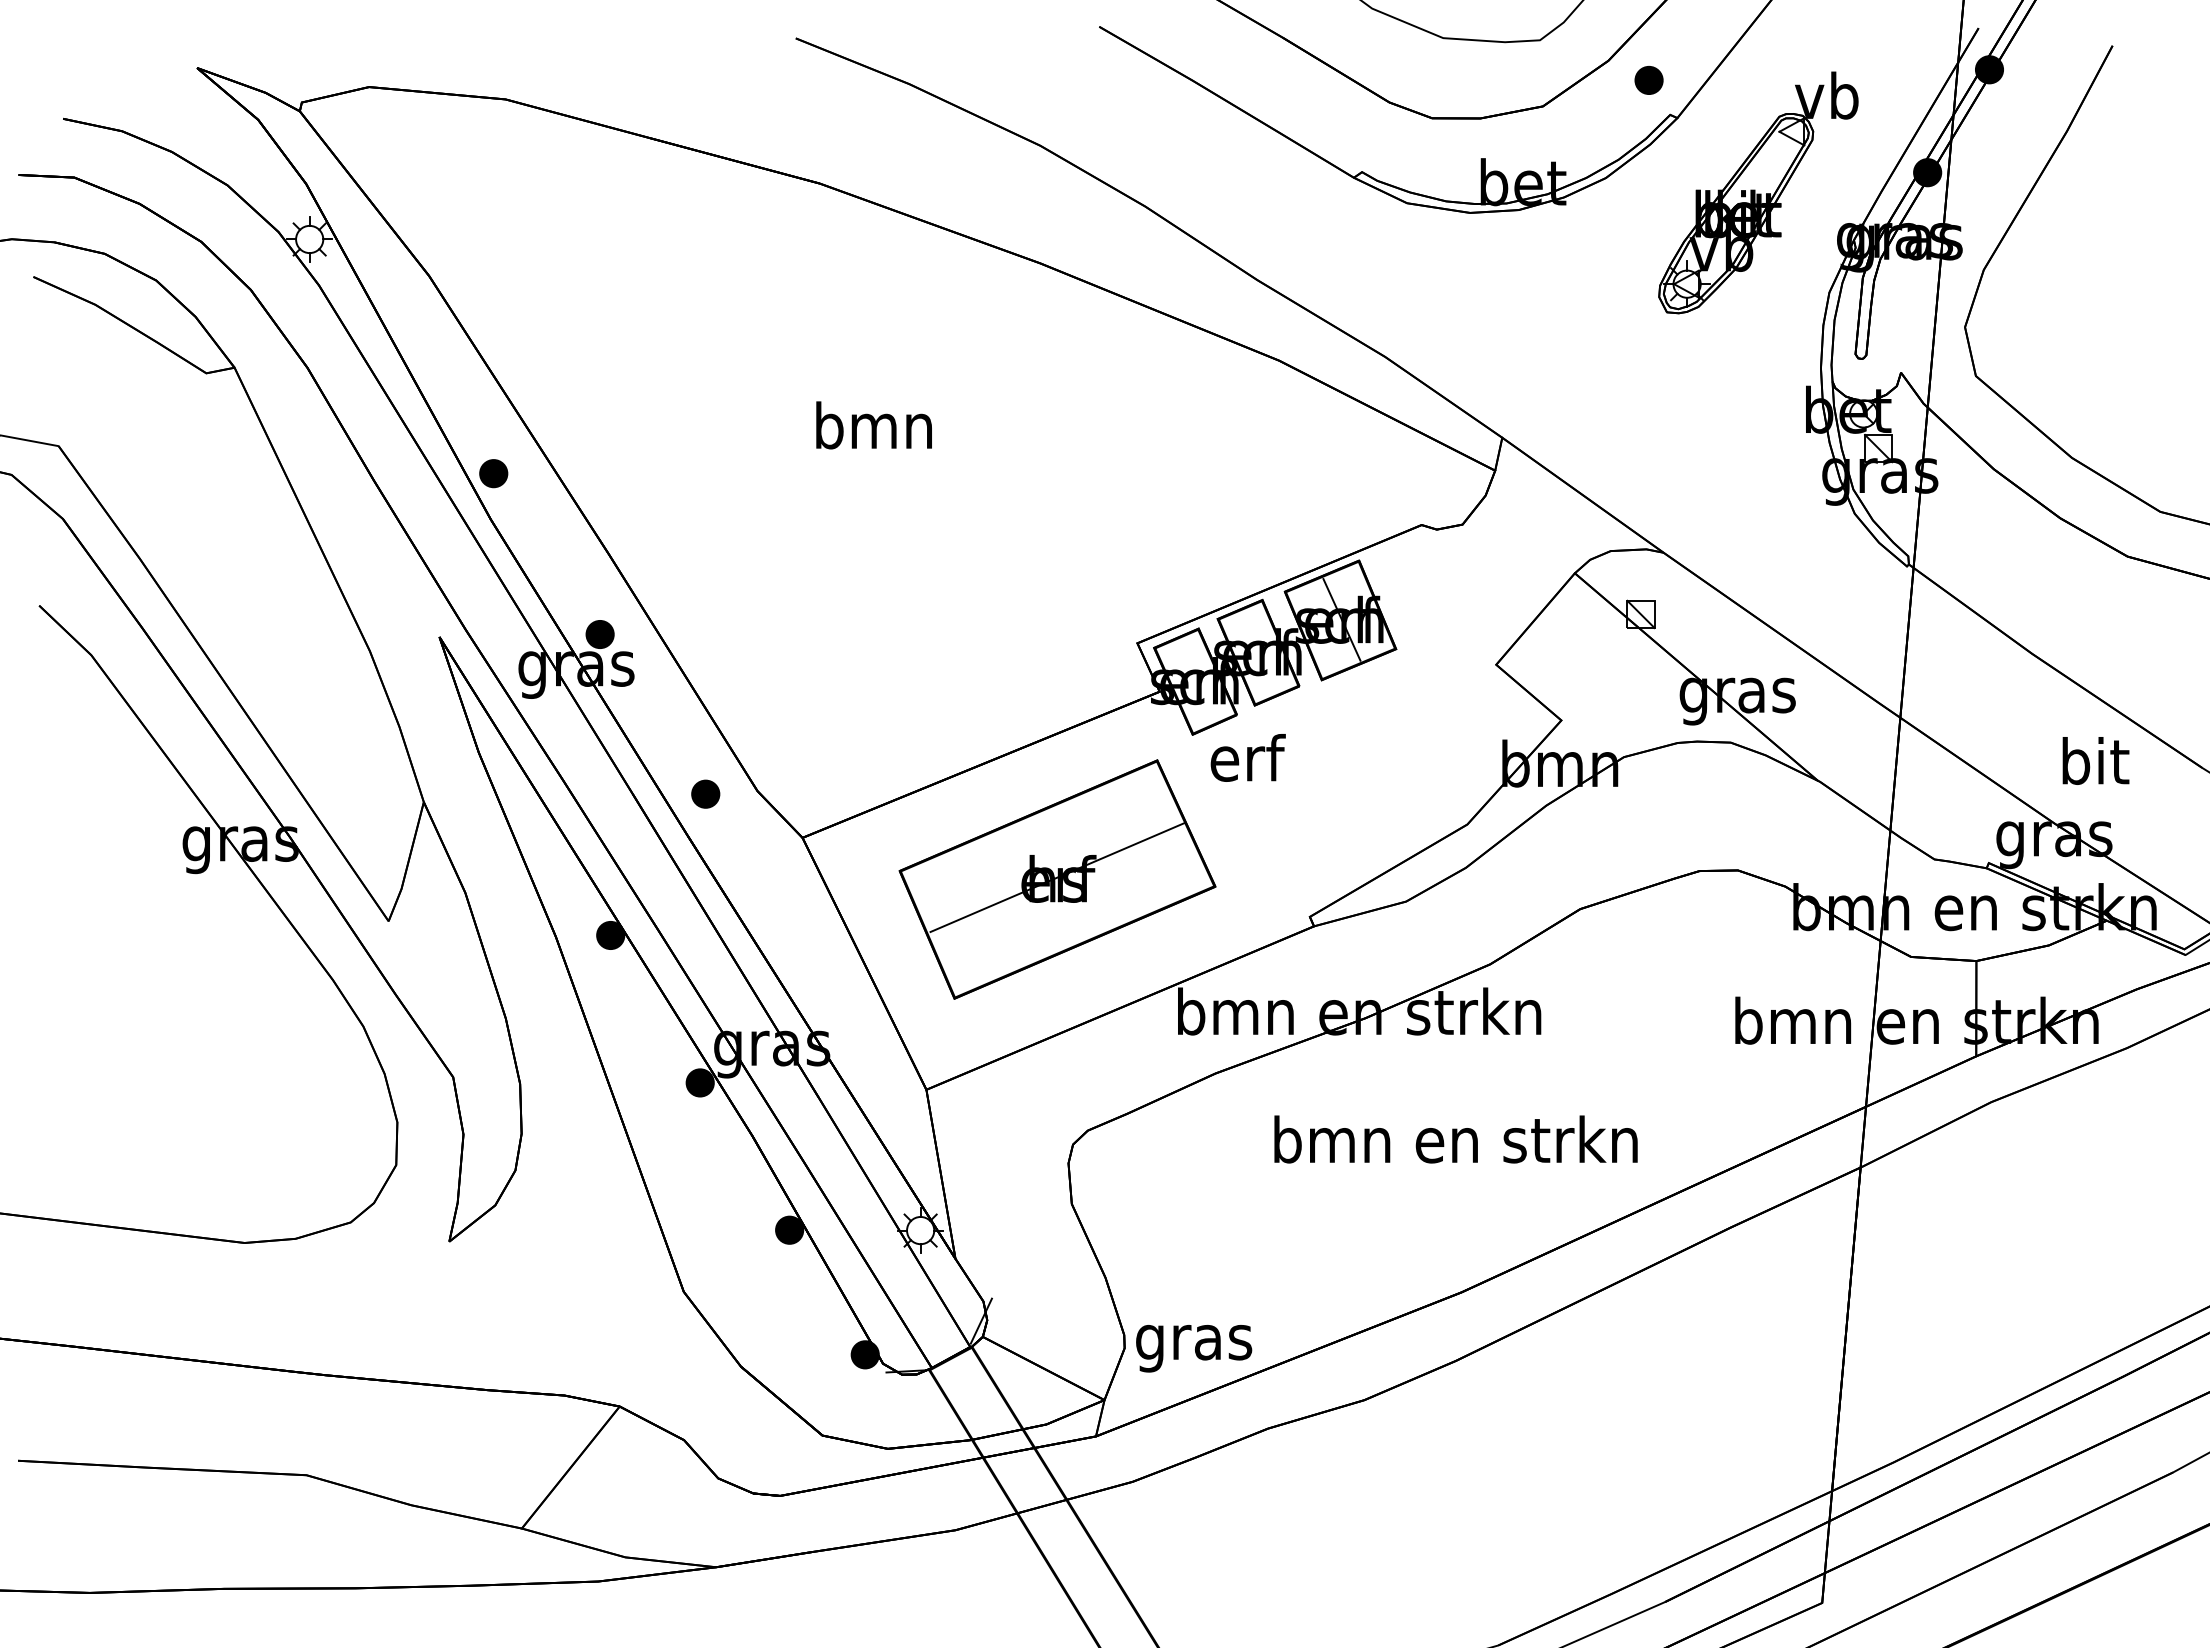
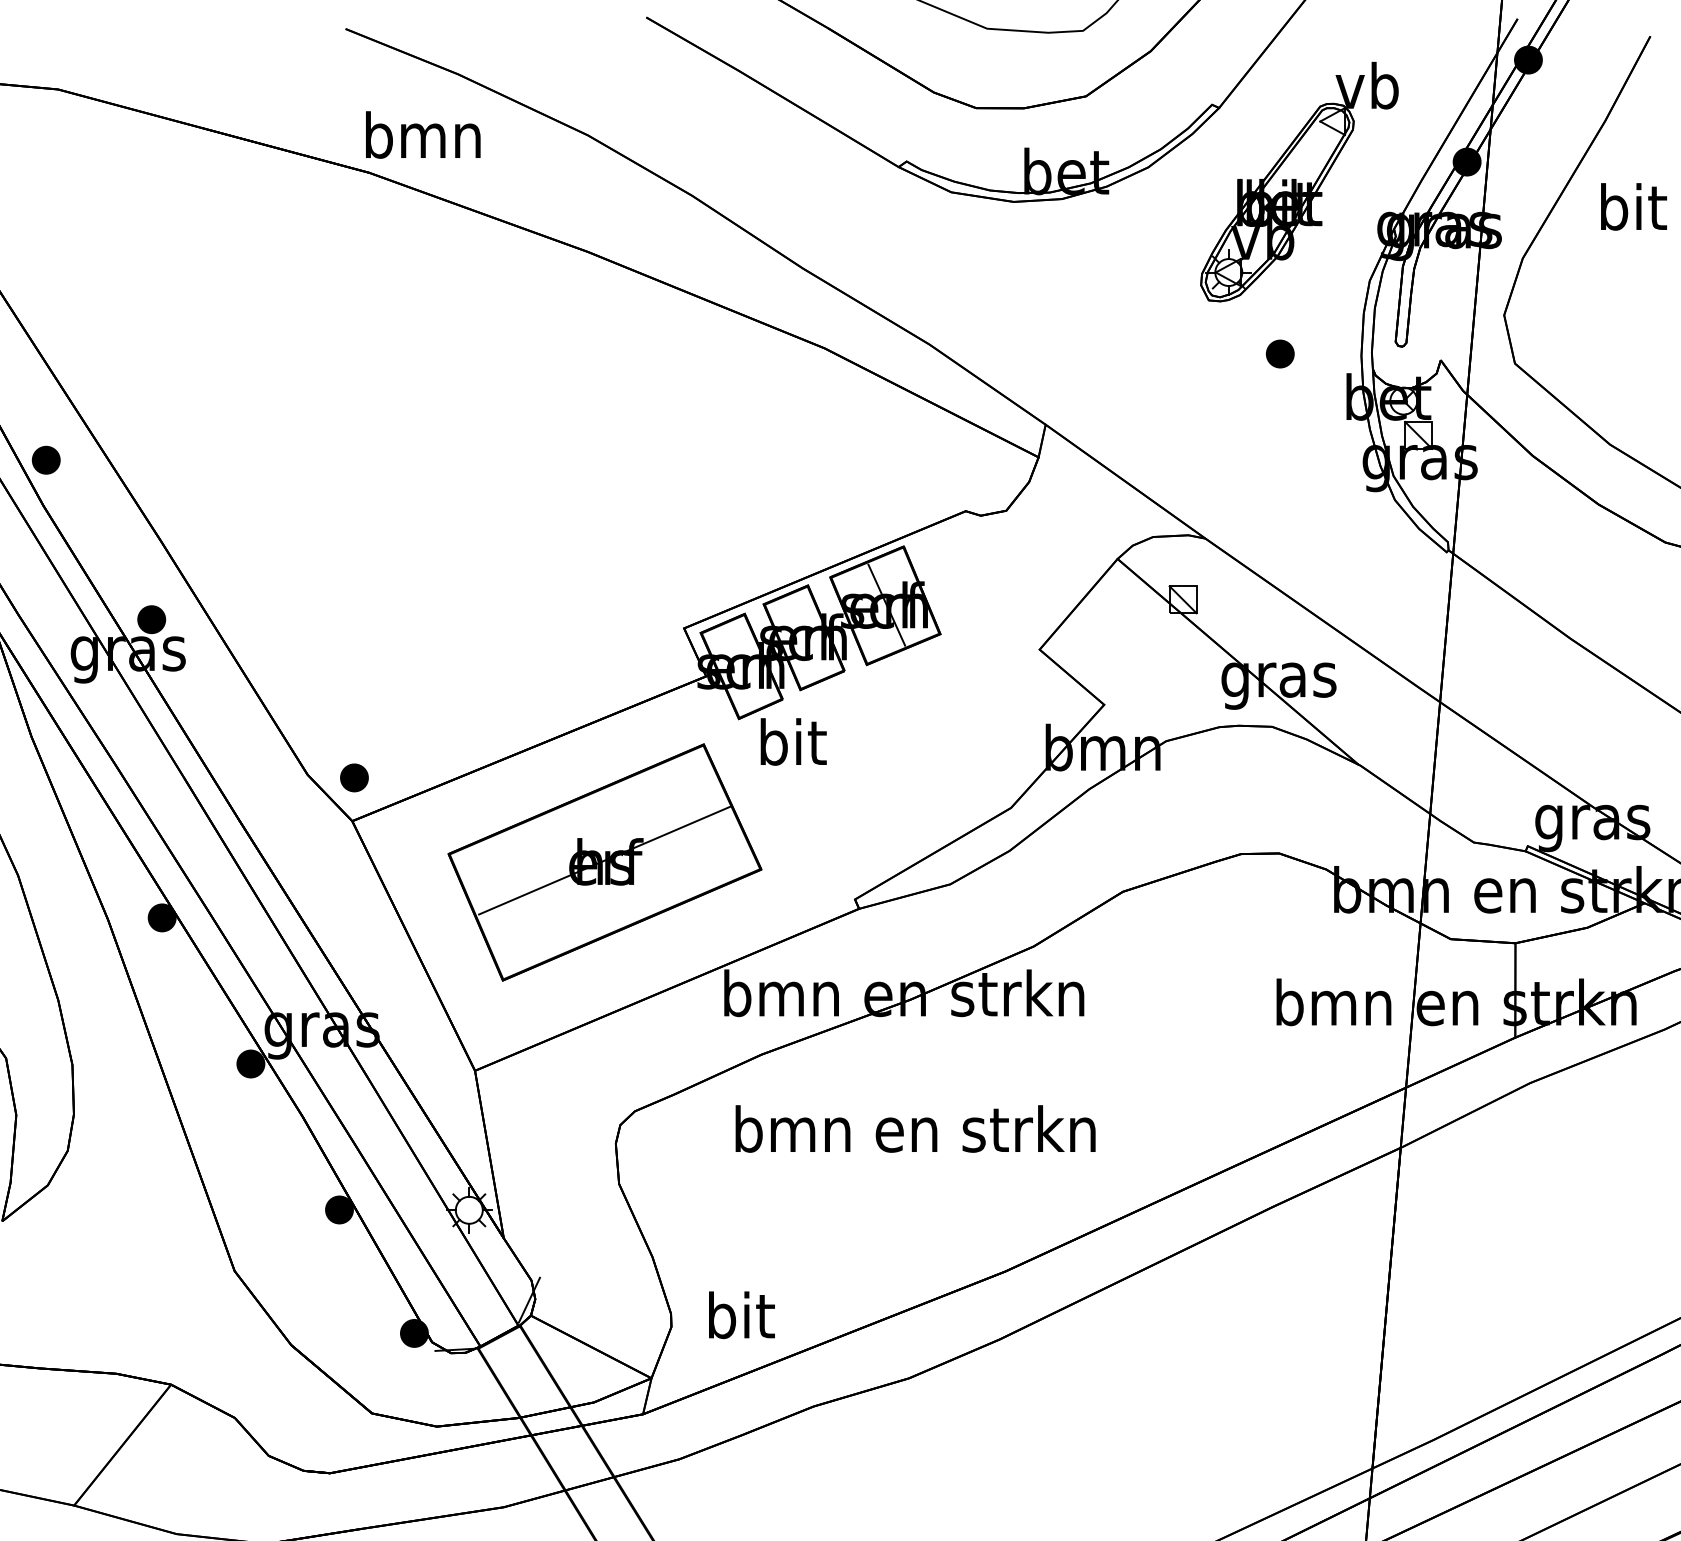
part: (1648, 80) -> (1279, 354), moved
text: (873, 425) -> (422, 135), moved
text: (1247, 757) -> (793, 741), erf -> bit
text: (2095, 760) -> (1633, 206), moved
part: (705, 793) -> (354, 777), moved
text: (1455, 1139) -> (915, 1128), moved
text: (1194, 1342) -> (740, 1321), gras -> bit

